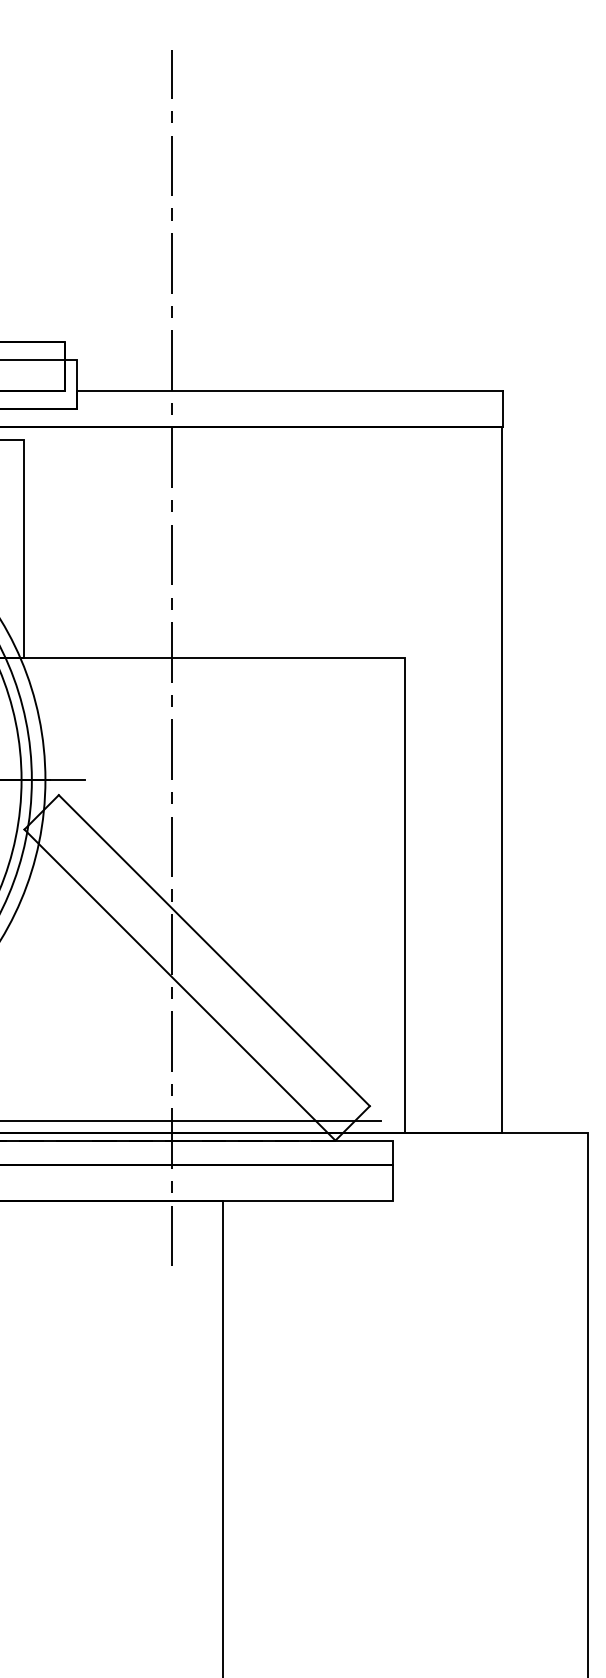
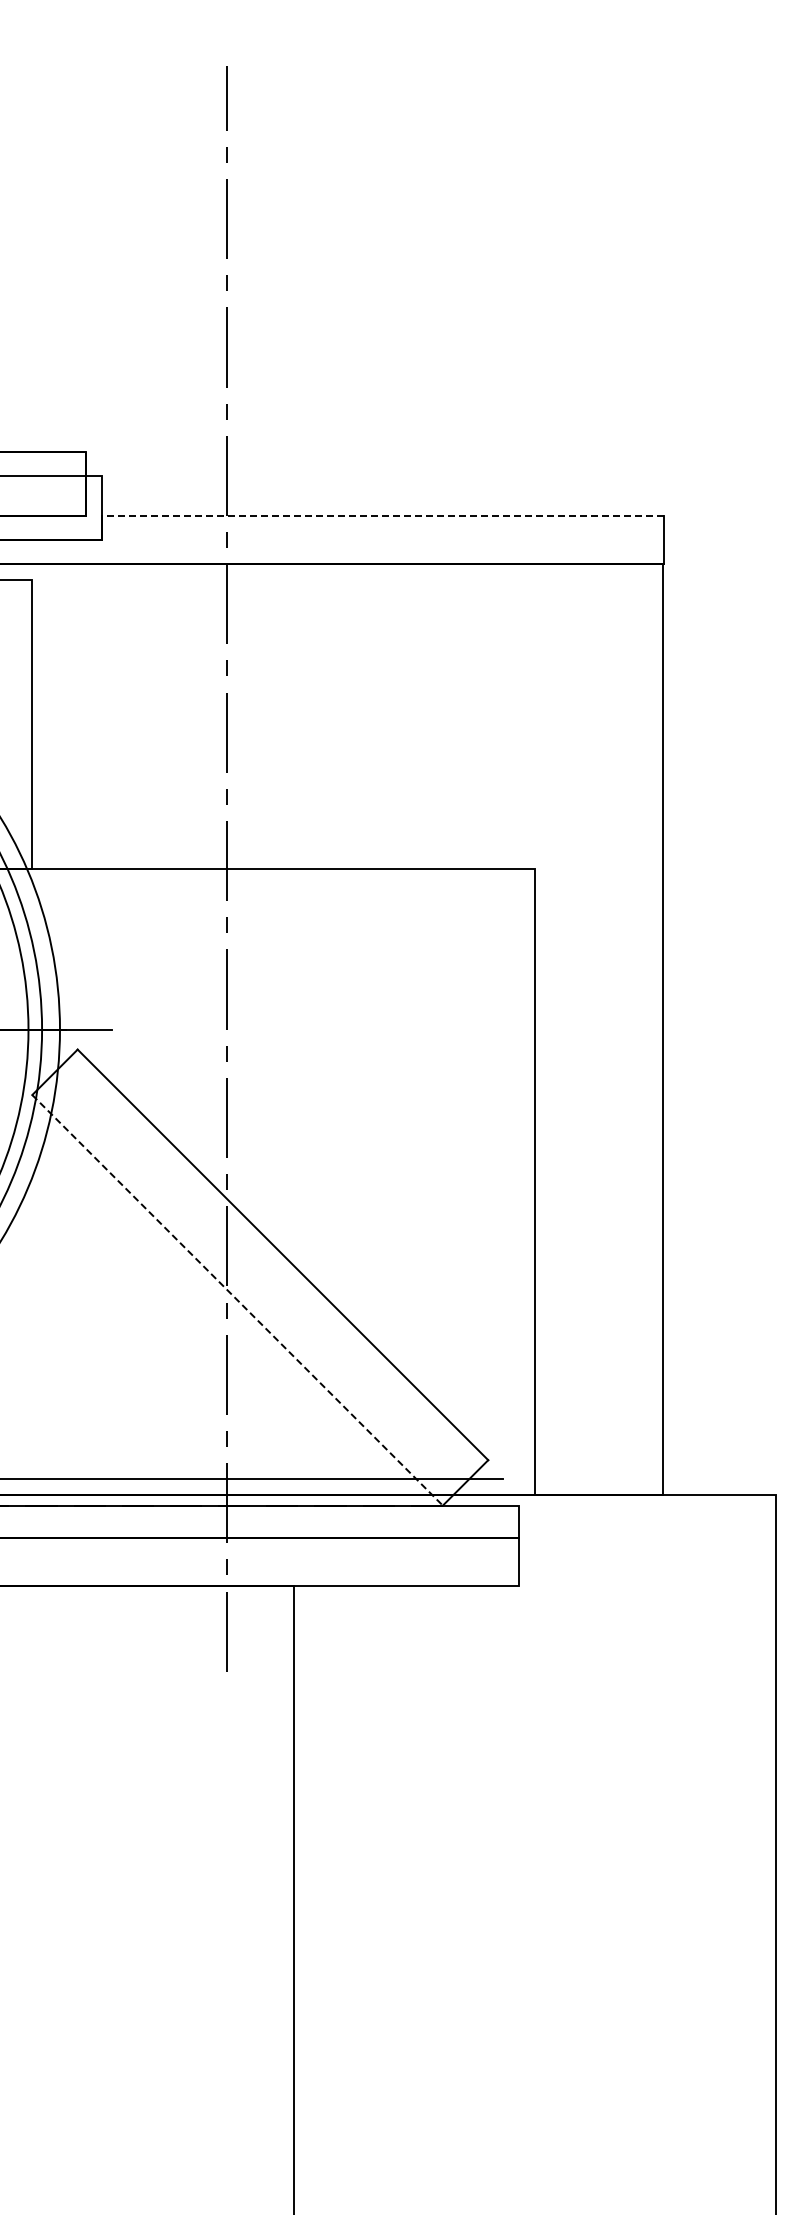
line: (289, 390) -> (382, 515), solid -> dashed
line: (179, 985) -> (237, 1300), solid -> dashed

